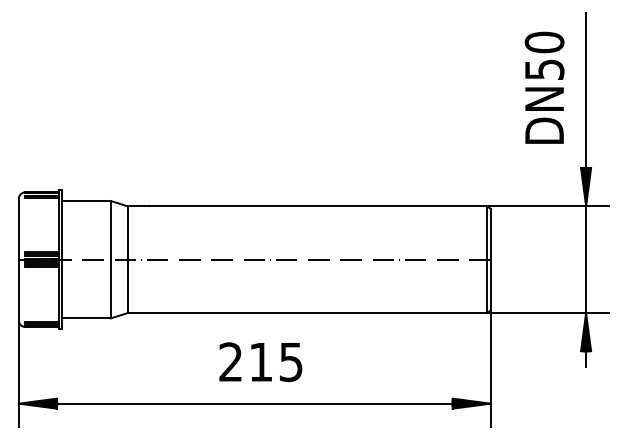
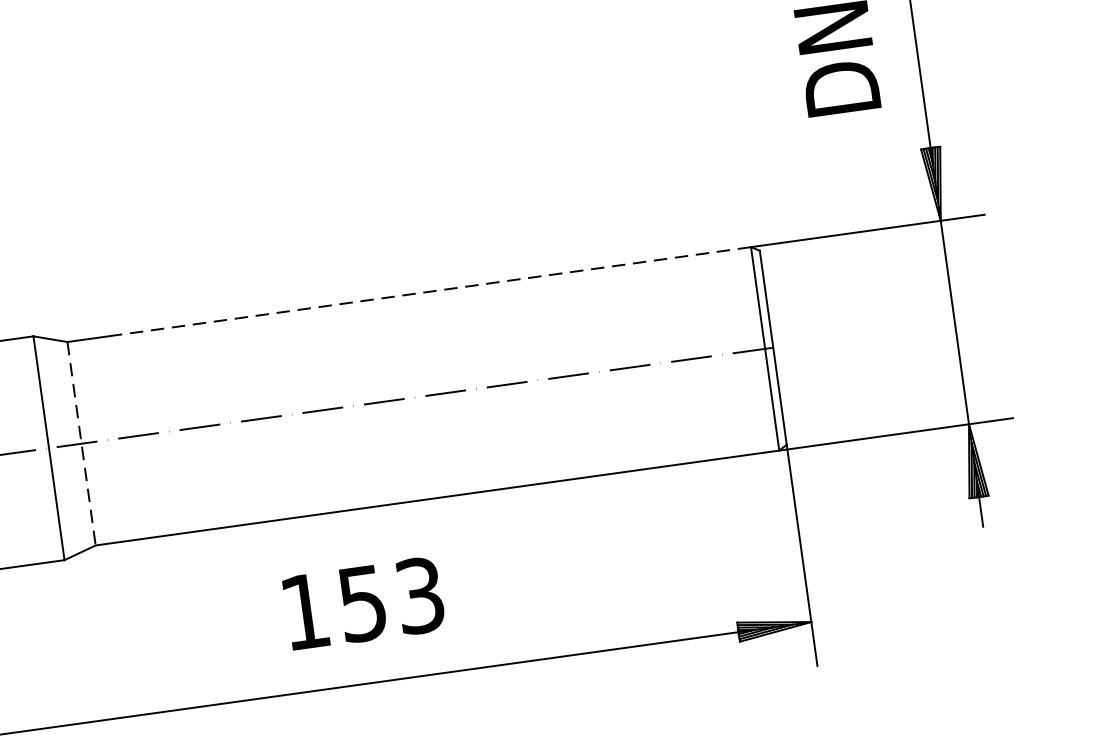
line: (317, 206) -> (429, 292), solid -> dashed
line: (127, 260) -> (81, 445), solid -> dashed
text: (260, 362) -> (361, 604), 215 -> 153

